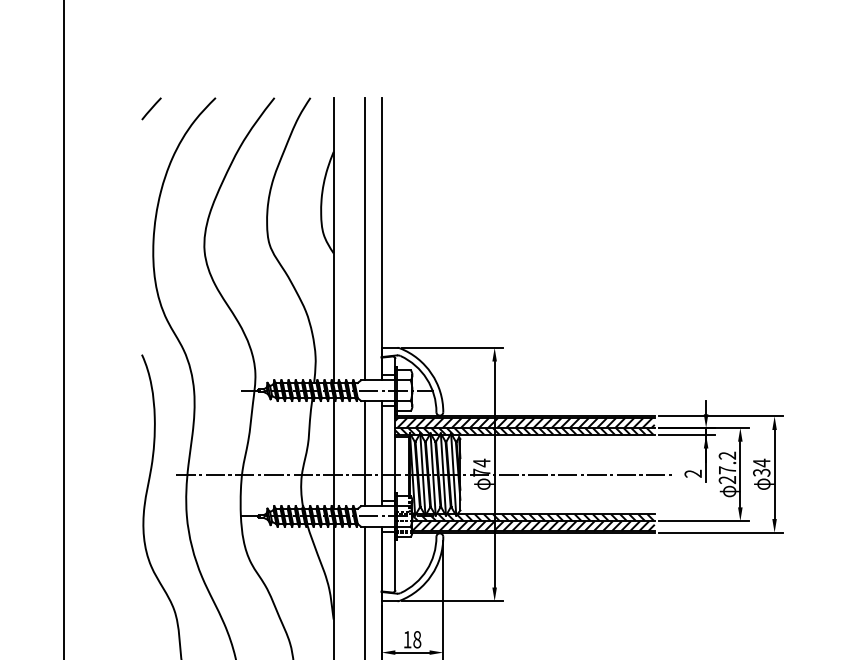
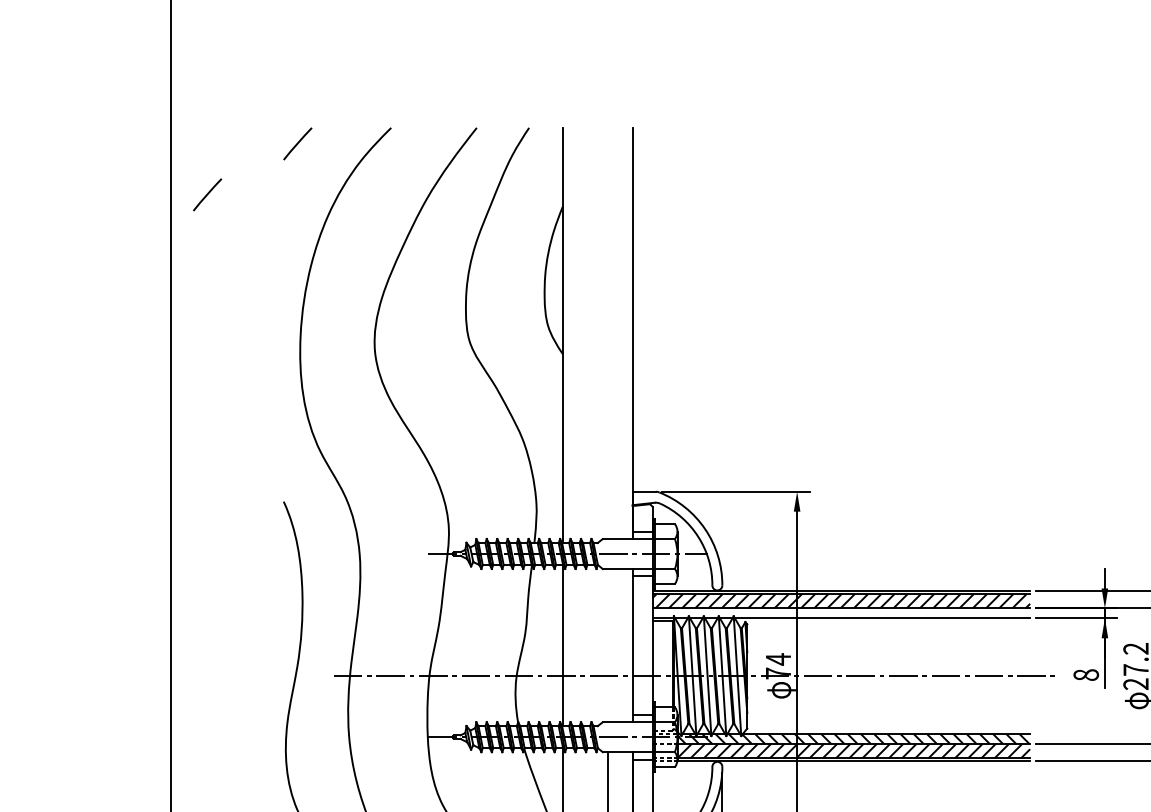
line: (89, 143) -> (207, 194), added
line: (364, 238) -> (607, 332), removed
hatch: (524, 430) -> (840, 612), removed
line: (364, 453) -> (607, 645), removed
text: (693, 473) -> (1086, 674), 2 -> 8

